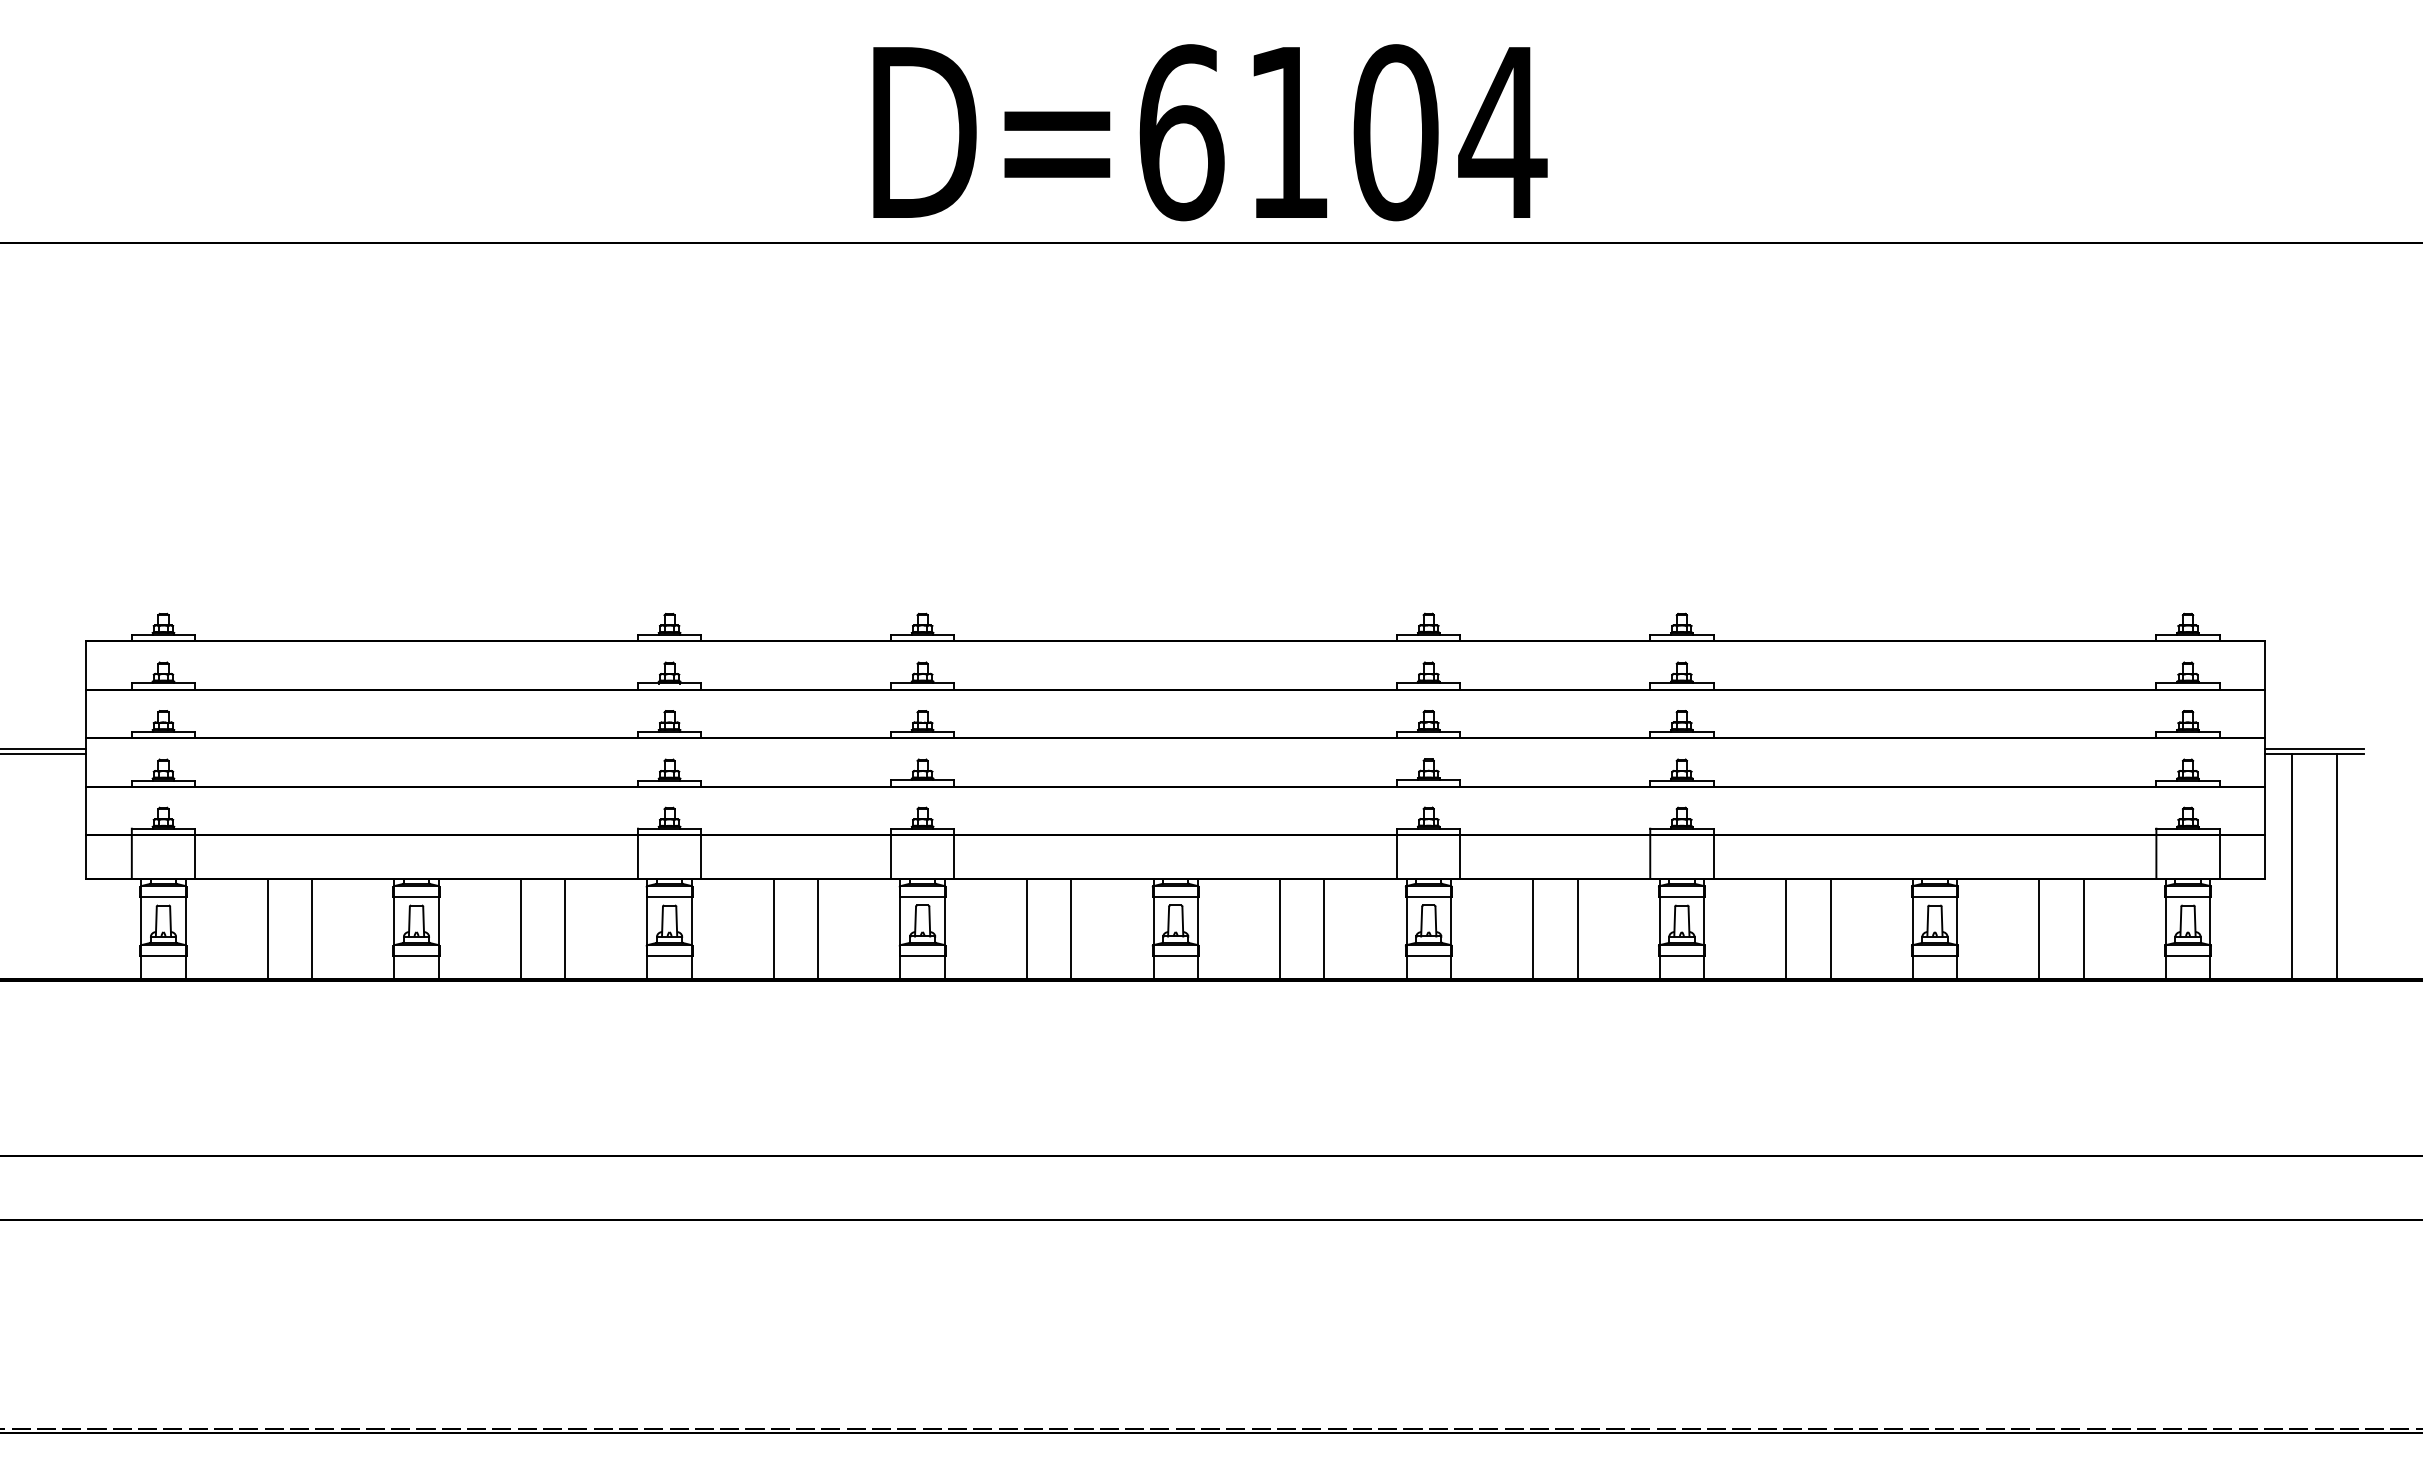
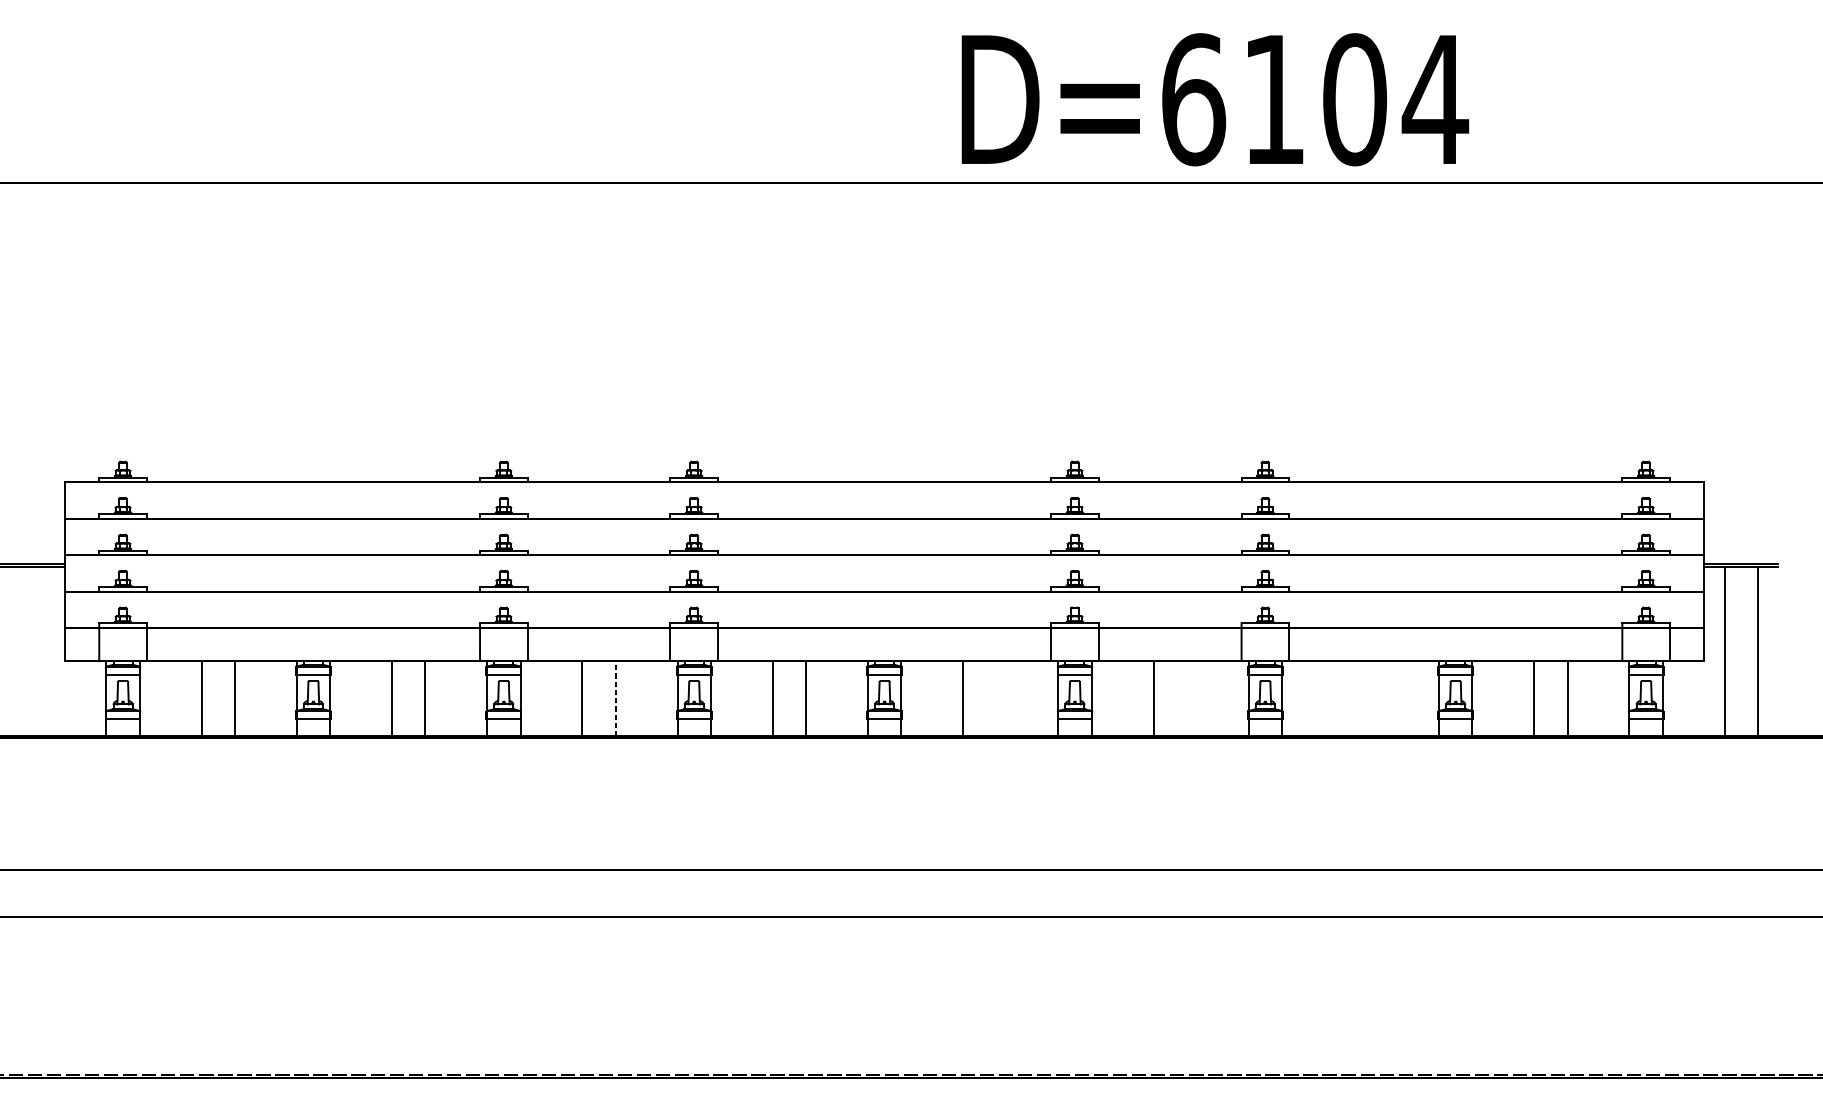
text: (1210, 132) -> (1215, 99), moved
line: (818, 928) -> (615, 698), solid -> dashed
line: (1324, 928) -> (996, 698), removed
line: (1577, 928) -> (1186, 698), removed
line: (1786, 928) -> (1344, 698), removed
line: (1830, 928) -> (1377, 698), removed

